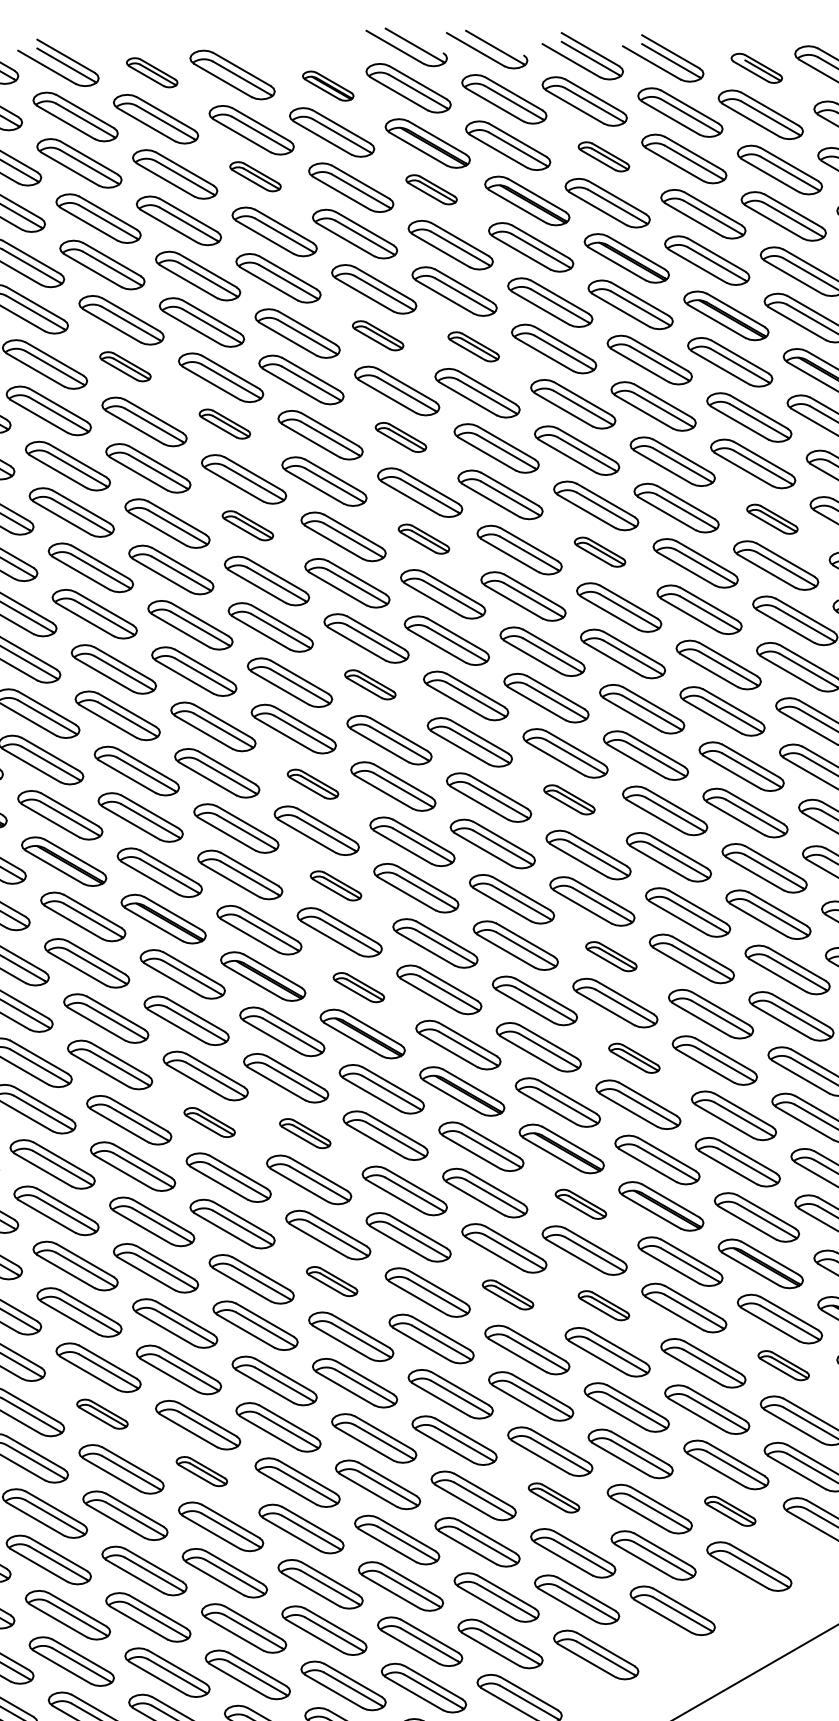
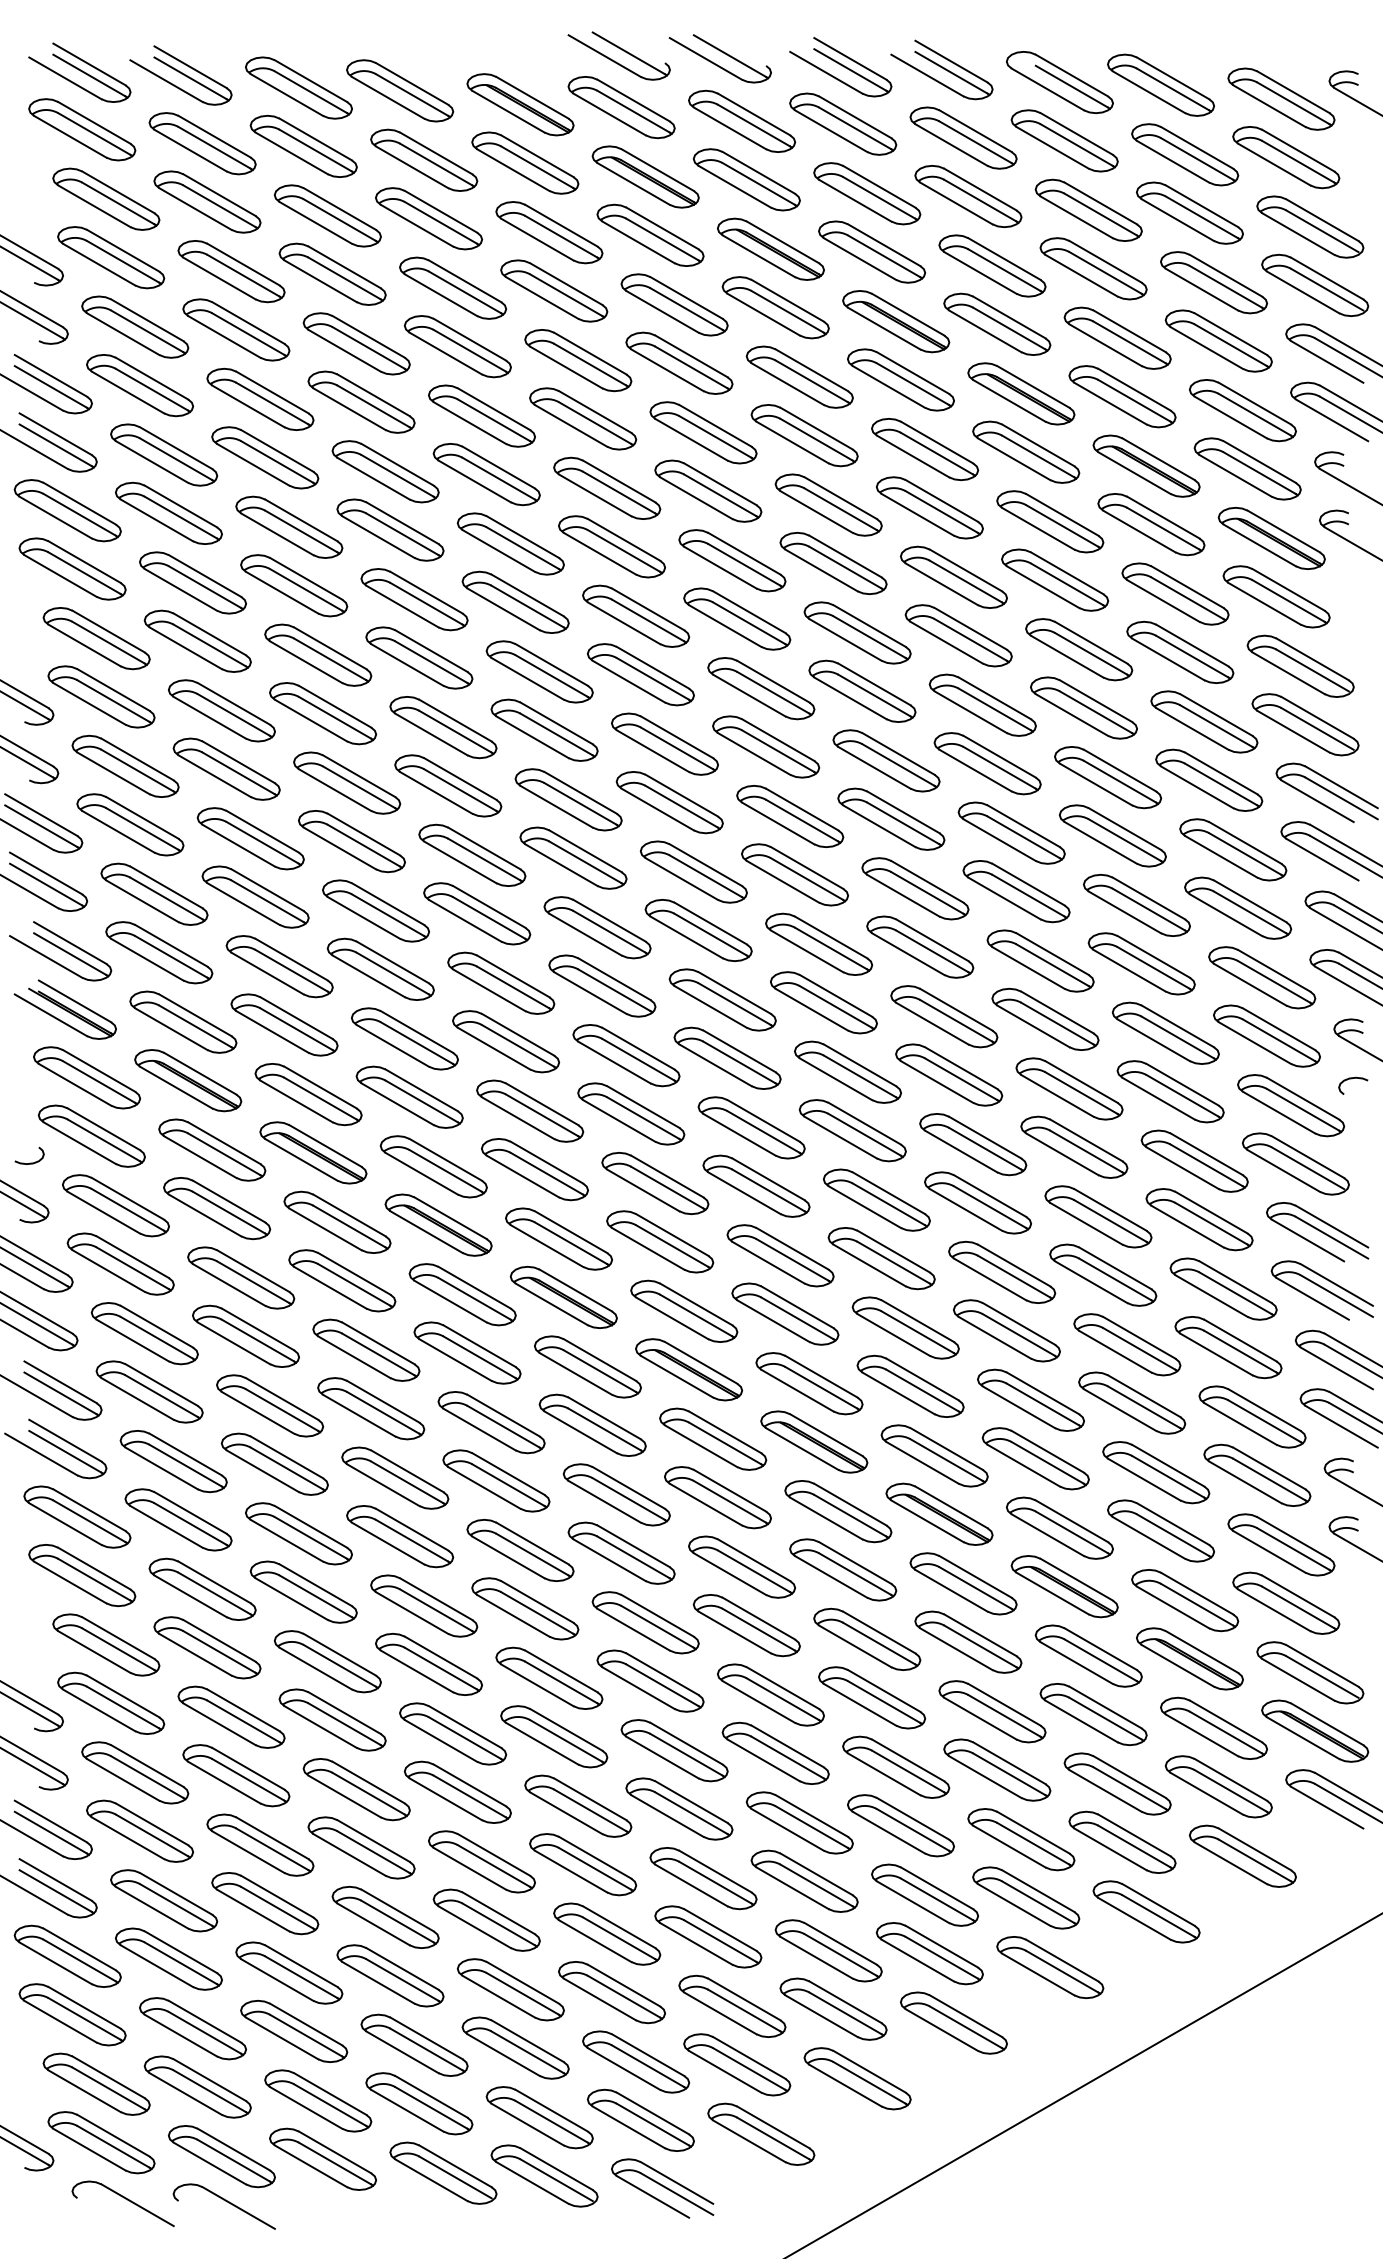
part: (756, 68) -> (1059, 82), size x1.67
part: (151, 72) -> (298, 87), size x1.67
part: (328, 85) -> (520, 104), size x1.67
part: (604, 156) -> (867, 193), size x1.67
part: (255, 176) -> (428, 218), size x1.67
part: (431, 189) -> (650, 234), size x1.67
part: (378, 335) -> (583, 418), size x1.67
part: (473, 346) -> (703, 432), size x1.67
part: (125, 366) -> (265, 457), size x1.67
part: (224, 423) -> (390, 529), size x1.67
part: (400, 437) -> (611, 546), size x1.67
part: (772, 519) -> (1079, 649), size x1.67
part: (247, 525) -> (419, 657), size x1.67
part: (423, 538) -> (640, 674), size x1.67
part: (600, 551) -> (862, 690), size x1.67
part: (370, 684) -> (573, 857), size x1.67
part: (313, 783) -> (501, 982), size x1.67
part: (569, 799) -> (823, 1002), size x1.67
part: (336, 885) -> (530, 1110), size x1.67
part: (611, 956) -> (876, 1199), size x1.67
part: (358, 987) -> (558, 1238), size x1.67
part: (634, 1057) -> (905, 1327), size x1.67
part: (209, 1122) -> (371, 1408), size x1.67
part: (305, 1133) -> (491, 1422), size x1.67
part: (581, 1204) -> (838, 1511), size x1.67
part: (332, 1281) -> (525, 1608), size x1.67
part: (507, 1294) -> (746, 1625), size x1.67
part: (604, 1305) -> (867, 1638), size x1.67
part: (783, 1365) -> (1093, 1714), size x1.67
part: (102, 1413) -> (236, 1775), size x1.67
part: (201, 1471) -> (361, 1847), size x1.67
part: (553, 1497) -> (804, 1880), size x1.67
part: (730, 1510) -> (1026, 1897), size x1.67

